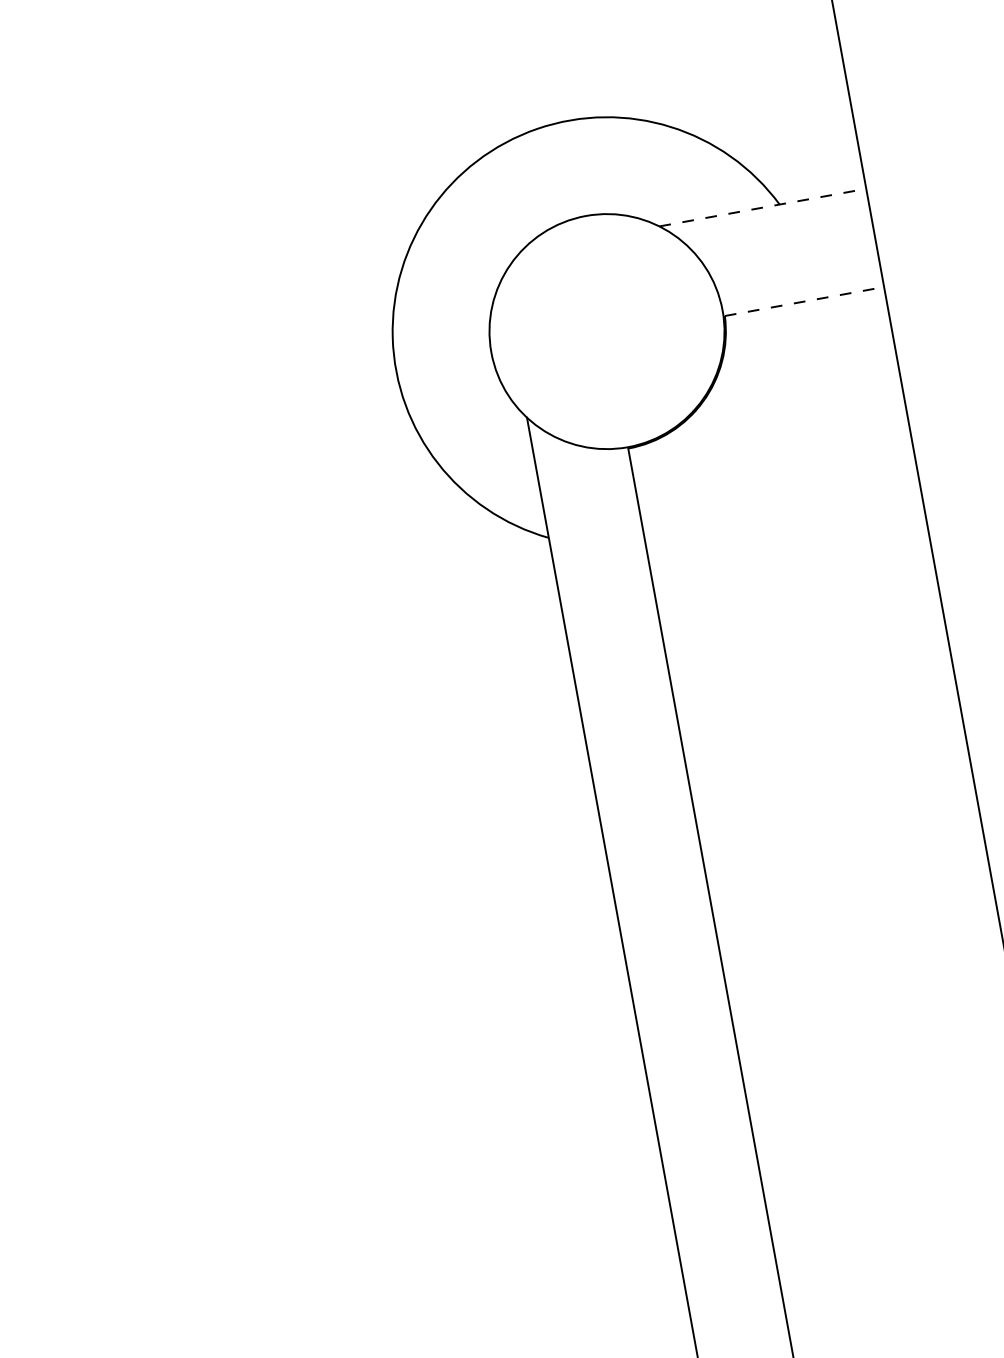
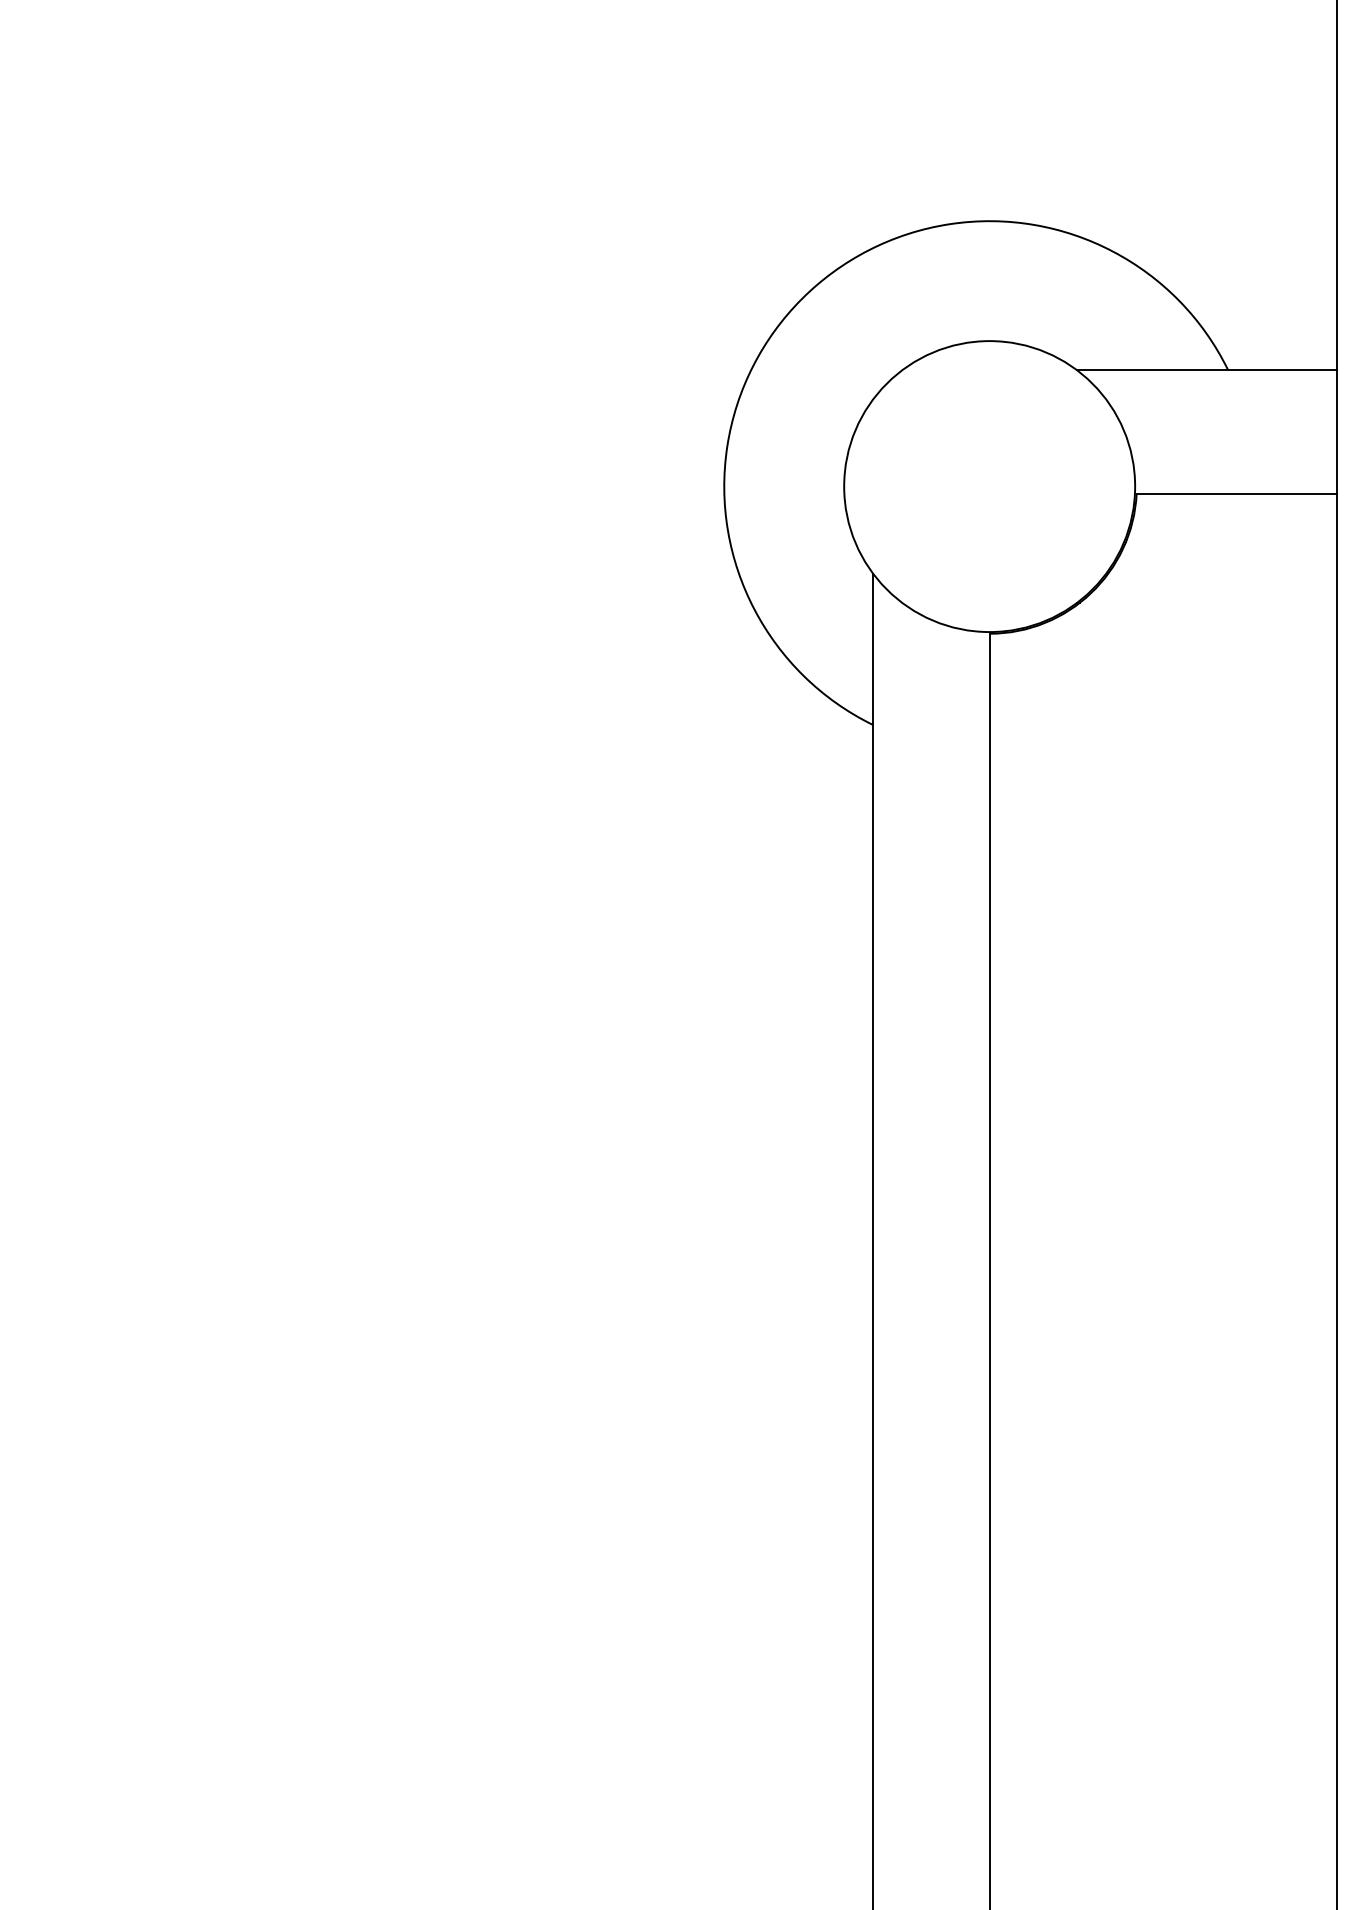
line: (763, 207) -> (1207, 370), dashed -> solid
line: (804, 301) -> (1237, 493), dashed -> solid

